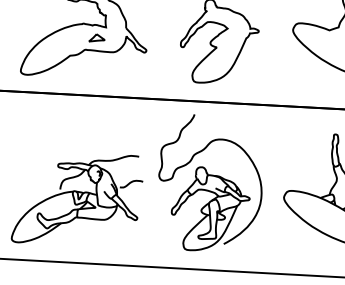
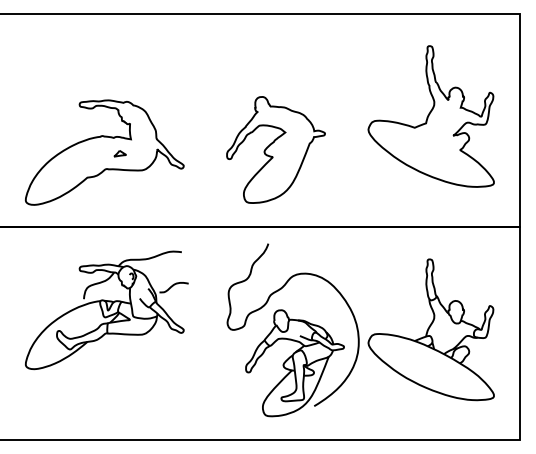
part: (96, 38) -> (119, 153), size x0.6
part: (209, 183) -> (292, 330), moved
part: (77, 199) -> (106, 310), moved

